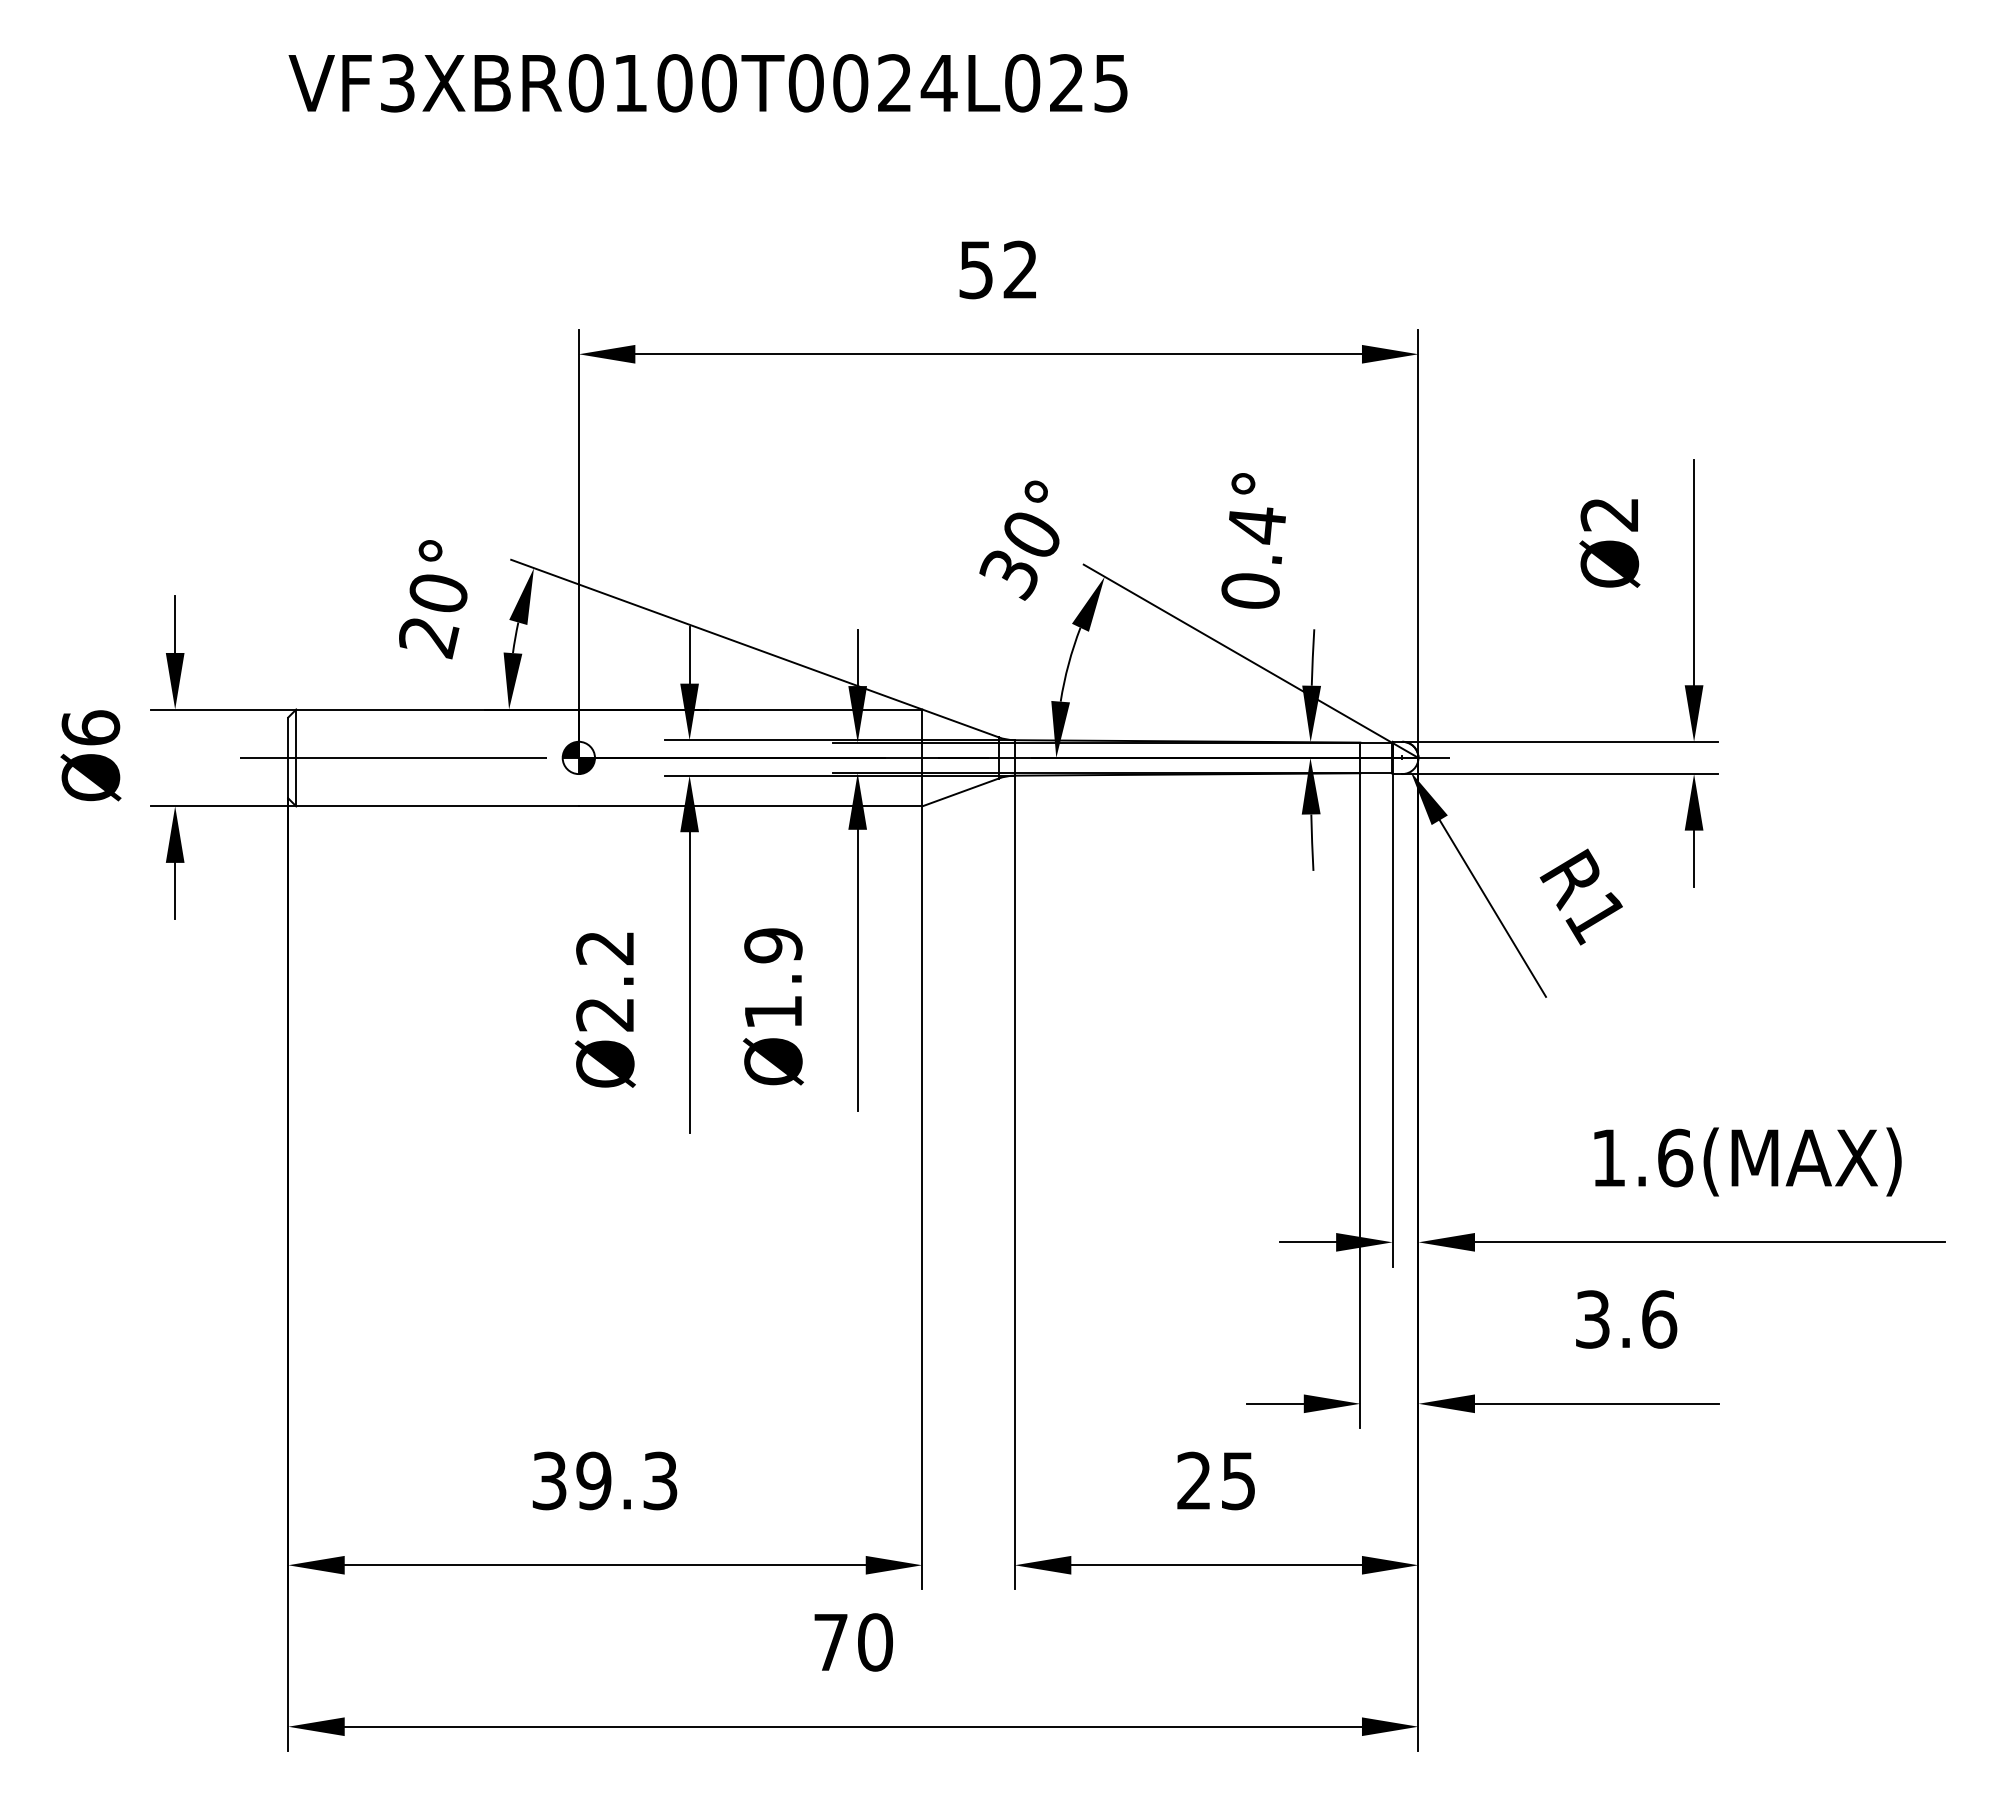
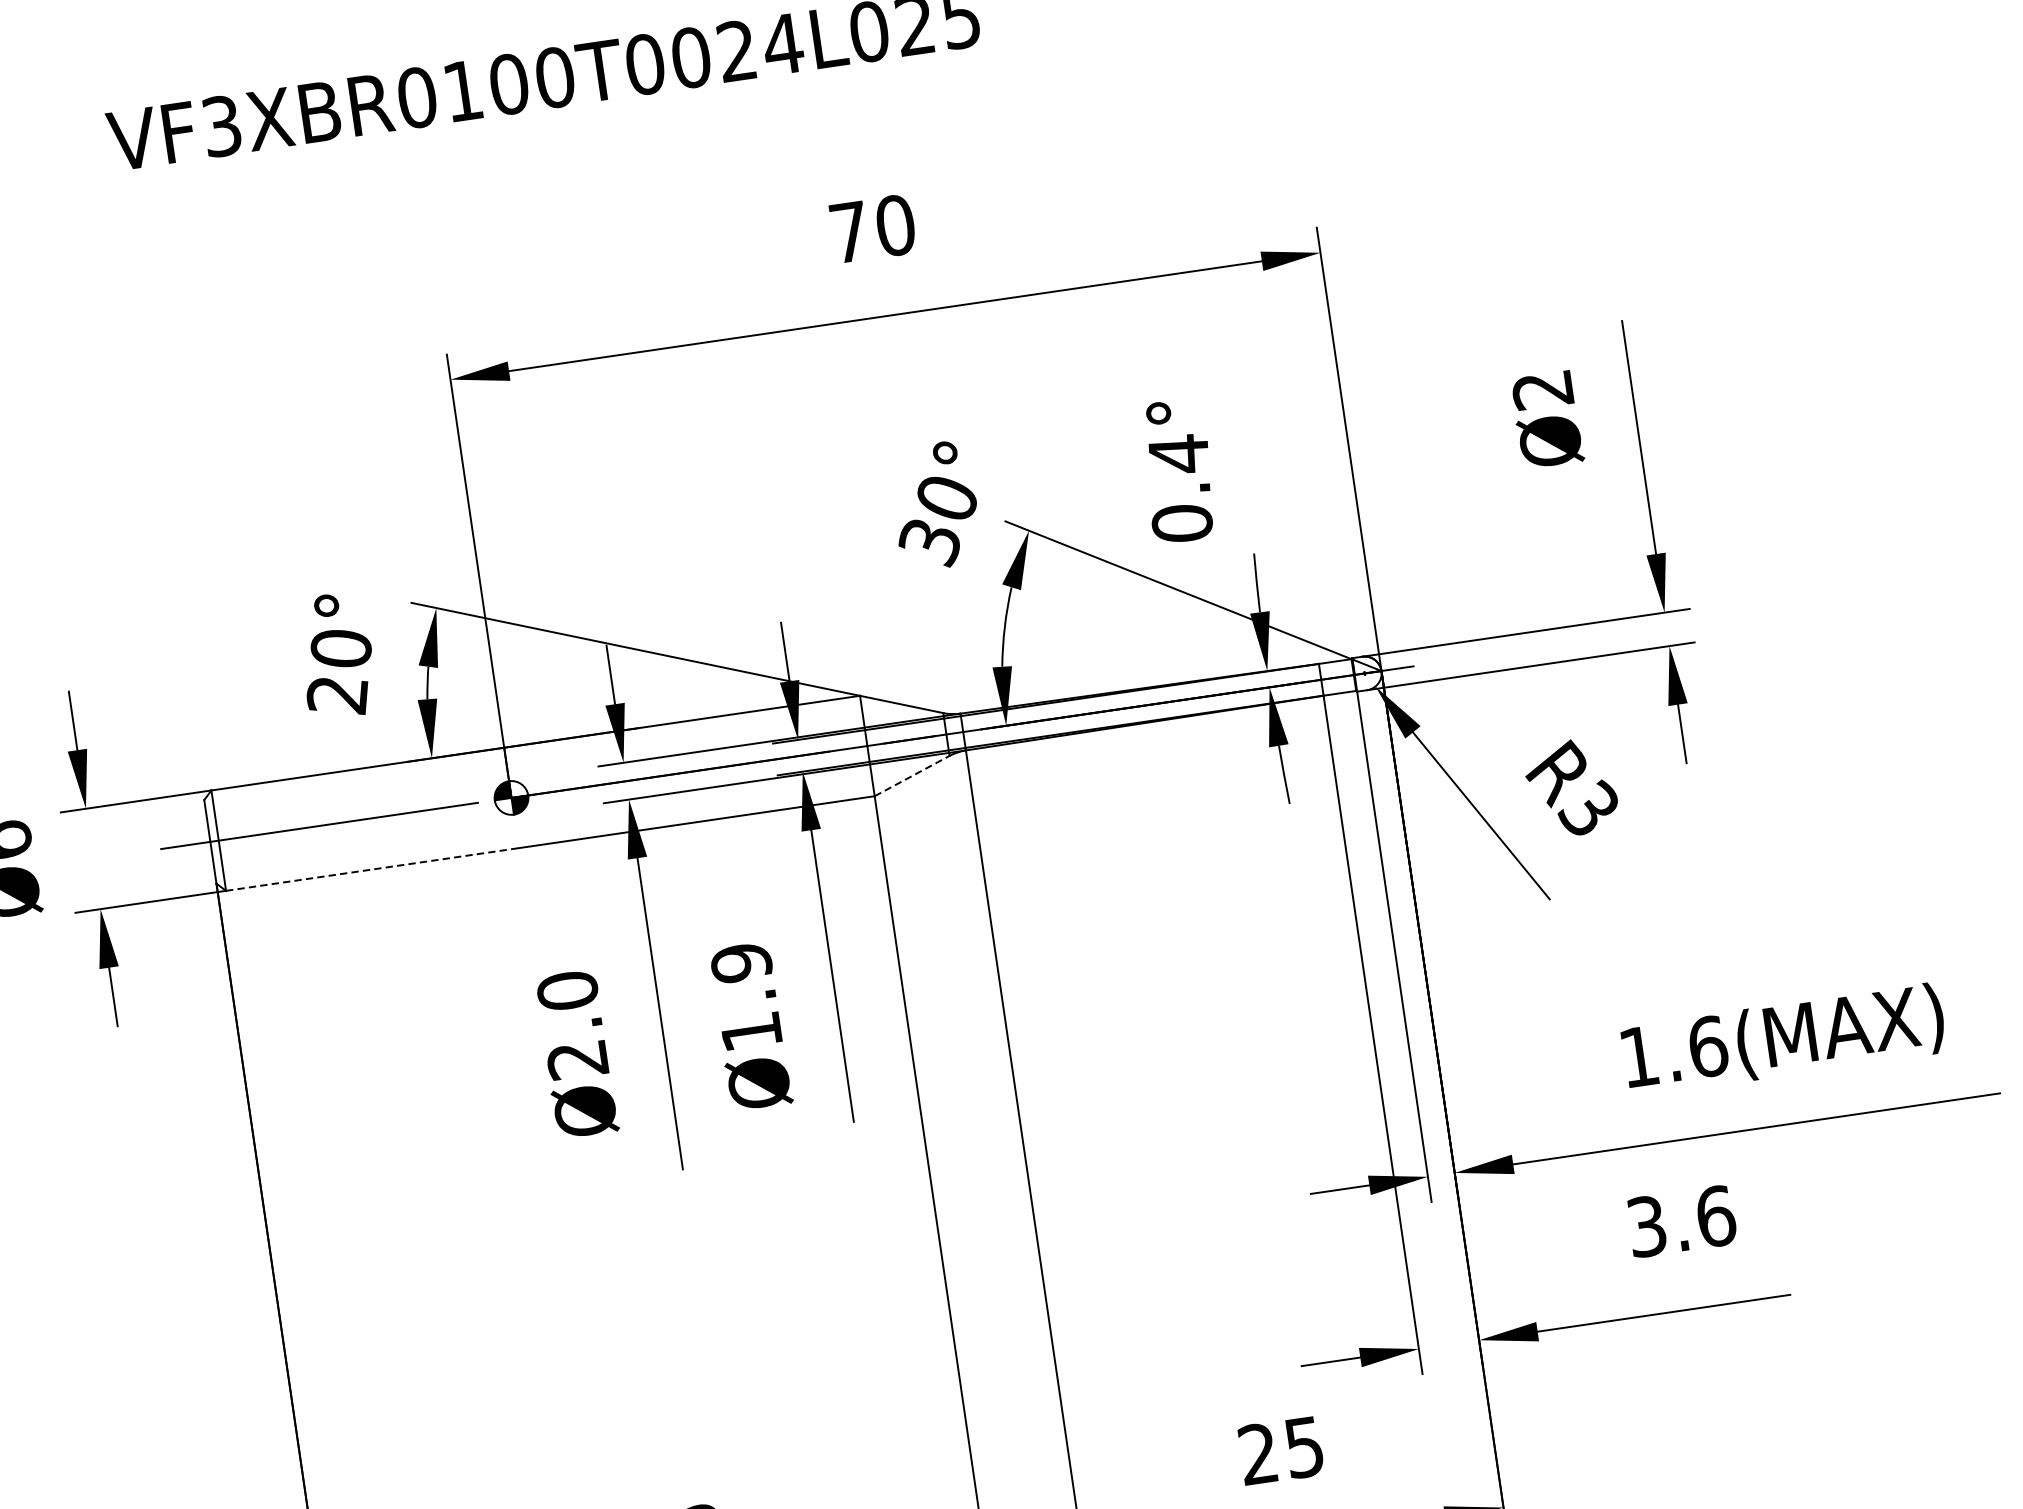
text: (998, 269) -> (872, 228), 52 -> 70
line: (960, 792) -> (912, 776), solid -> dashed
line: (438, 806) -> (373, 869), solid -> dashed
text: (1594, 917) -> (1587, 809), R1 -> R3
text: (605, 947) -> (567, 990), Ø2.2 -> Ø2.0

